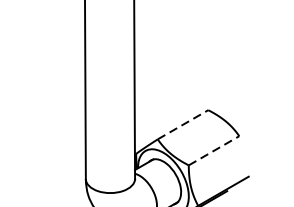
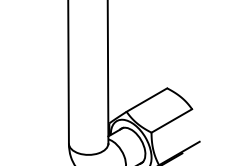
line: (183, 124) -> (147, 99), dashed -> solid
line: (214, 150) -> (172, 120), dashed -> solid

